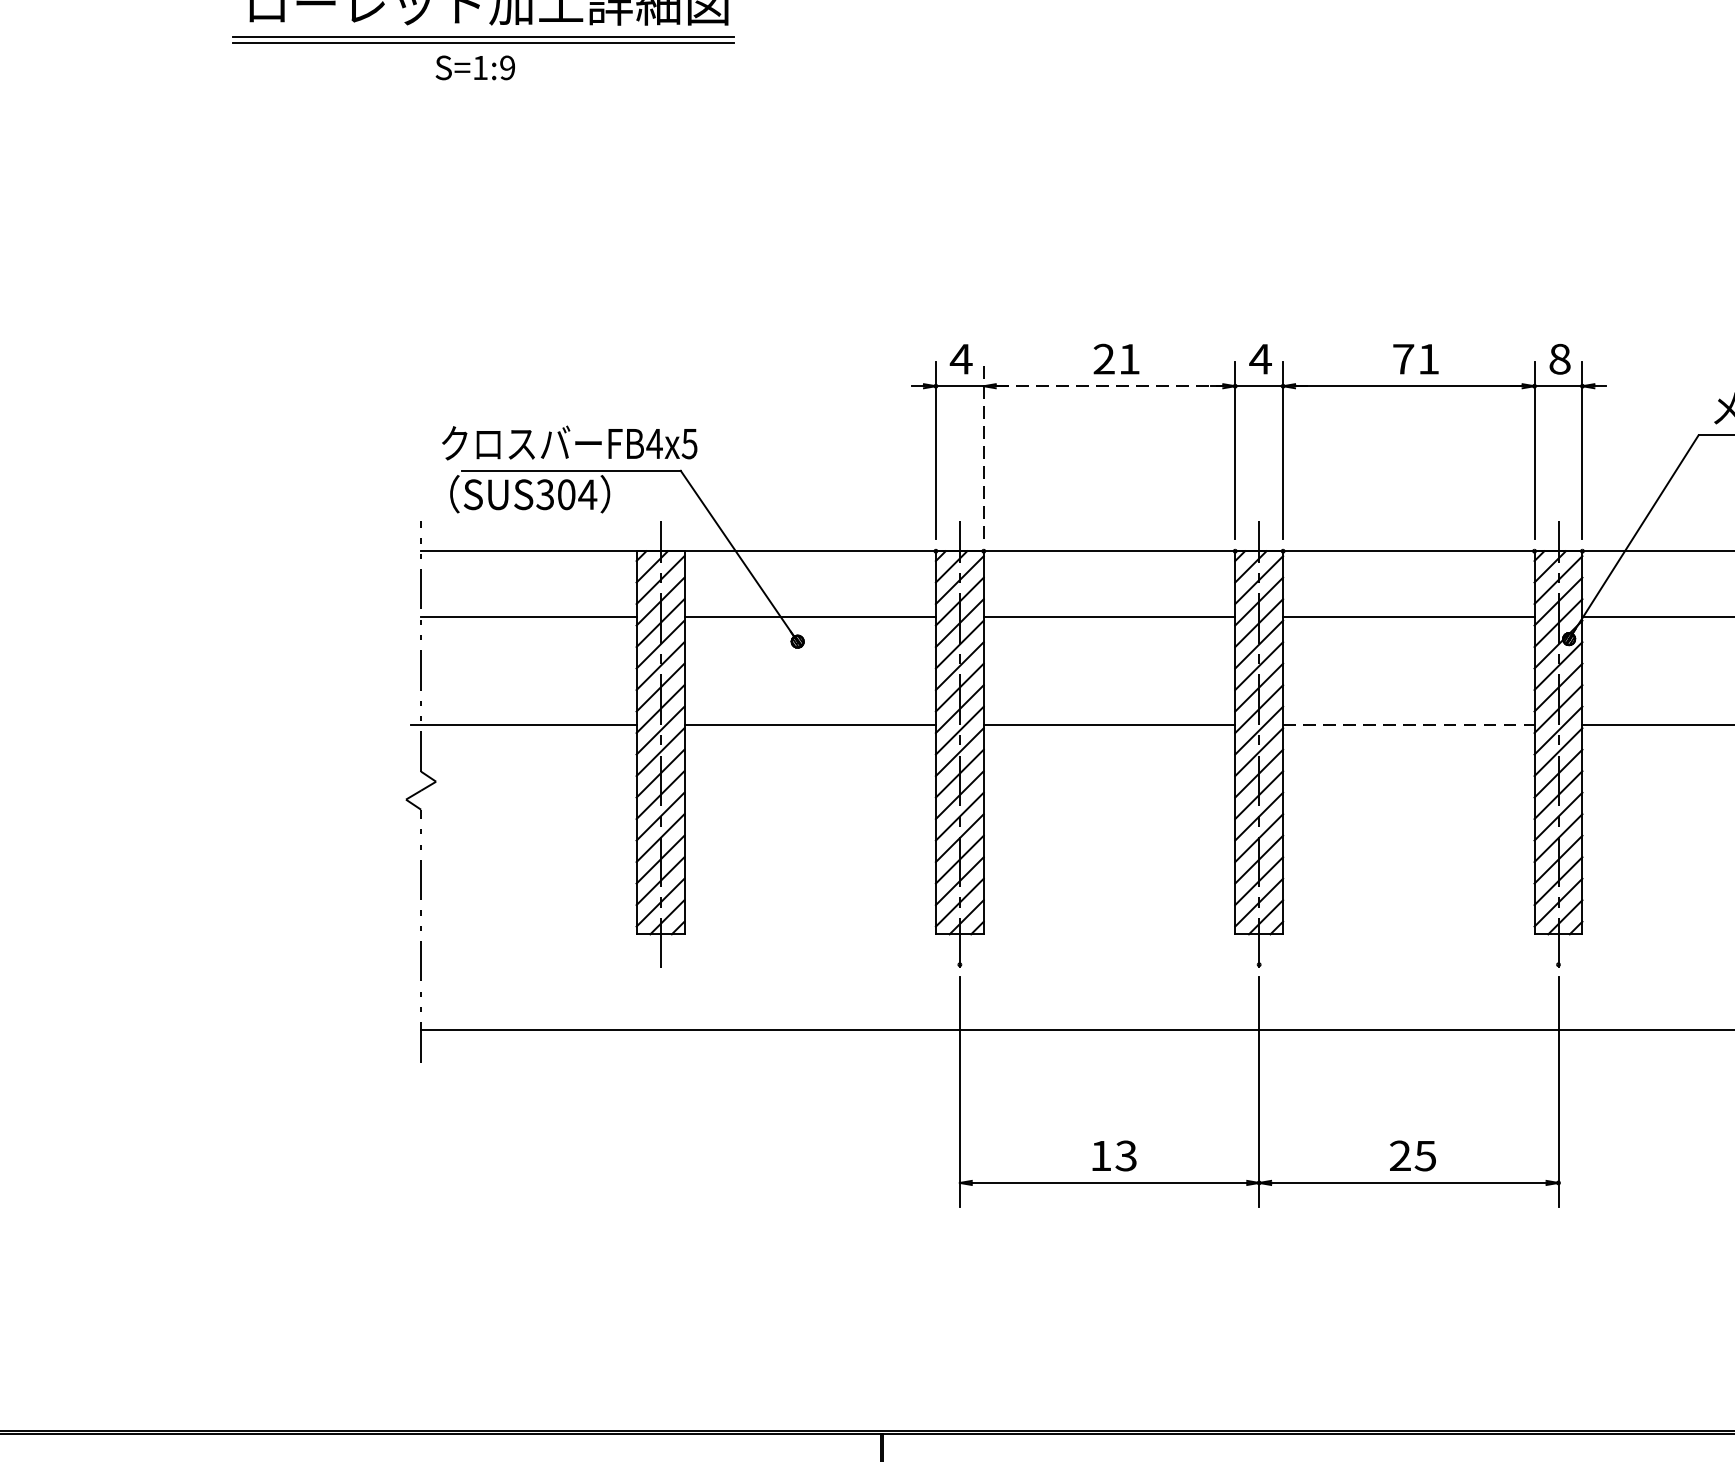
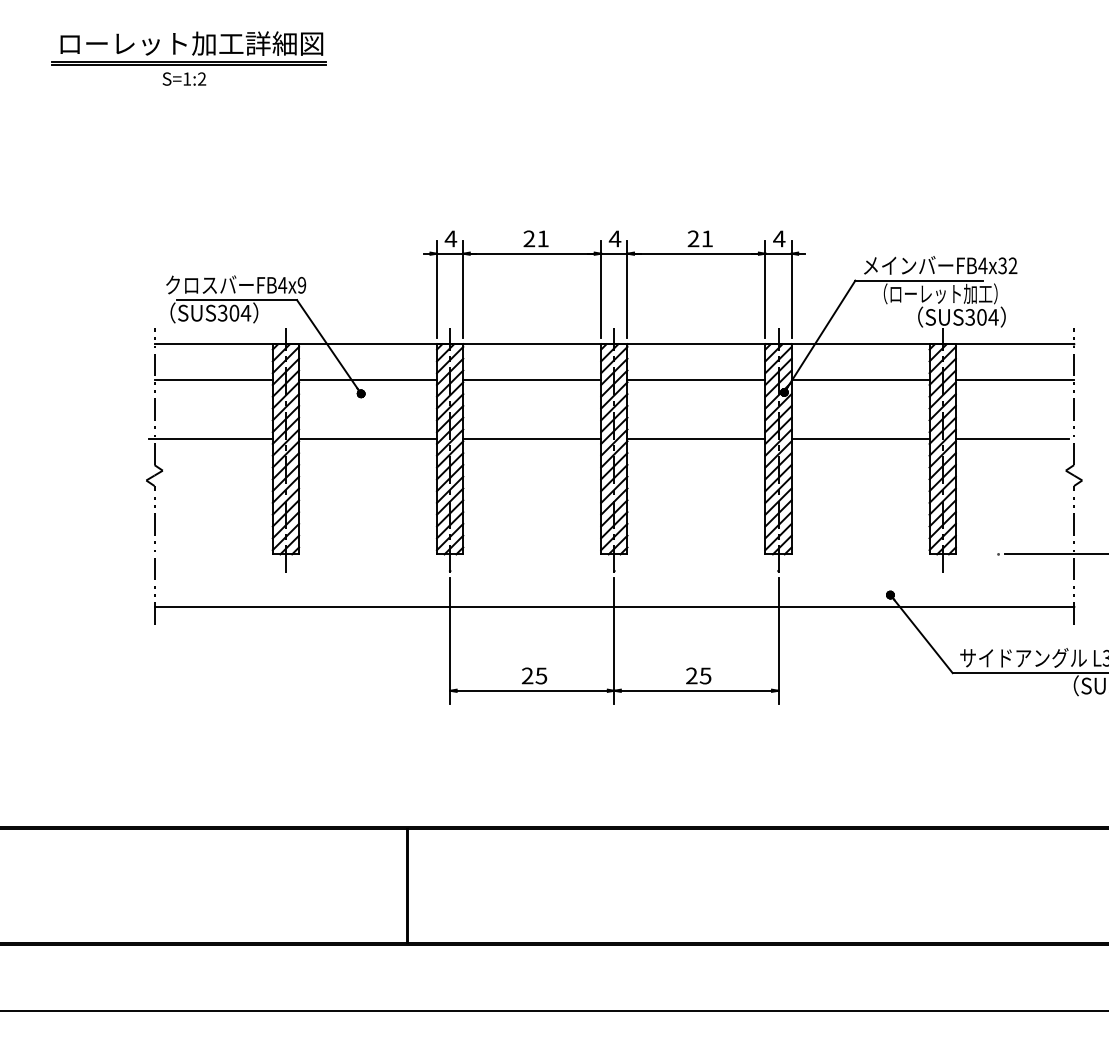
text: (508, 68) -> (202, 79), S=1:9 -> S=1:2
text: (1403, 358) -> (693, 238), 71 -> 21
text: (1560, 358) -> (779, 238), 8 -> 4
line: (1110, 385) -> (532, 253), dashed -> solid
text: (688, 442) -> (301, 284), FB4x5 -> FB4x9
line: (984, 451) -> (463, 289), dashed -> solid
line: (1408, 724) -> (696, 439), dashed -> solid
text: (1113, 1155) -> (534, 675), 13 -> 25

